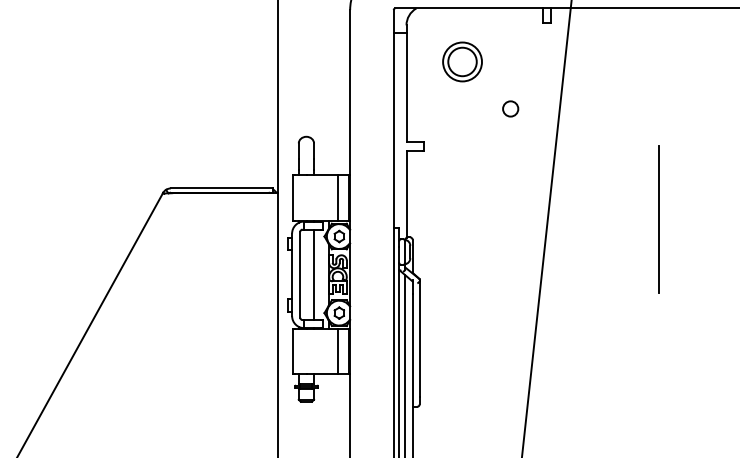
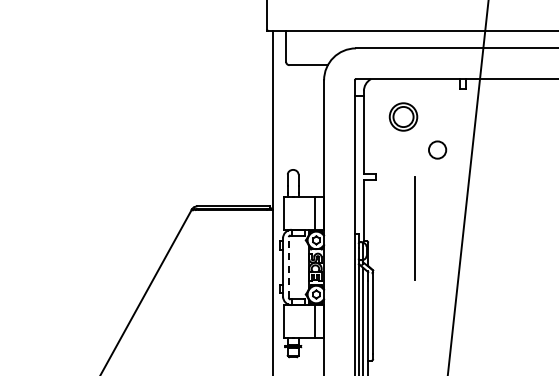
circle: (510, 109) -> (437, 150), size x1.6
line: (657, 219) -> (414, 228), moved
line: (299, 273) -> (288, 266), solid -> dashed
line: (313, 274) -> (298, 267), removed

